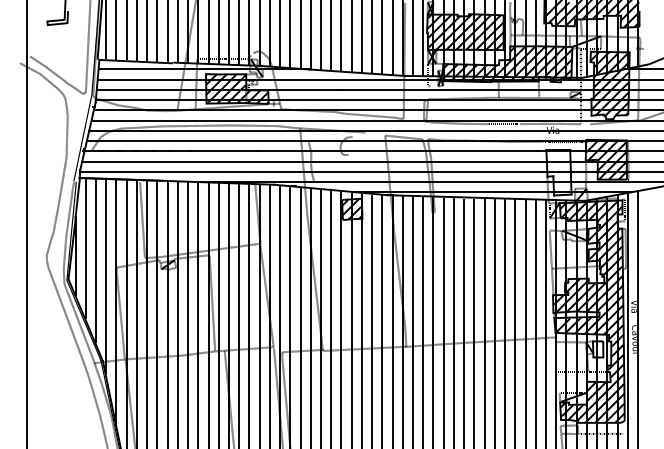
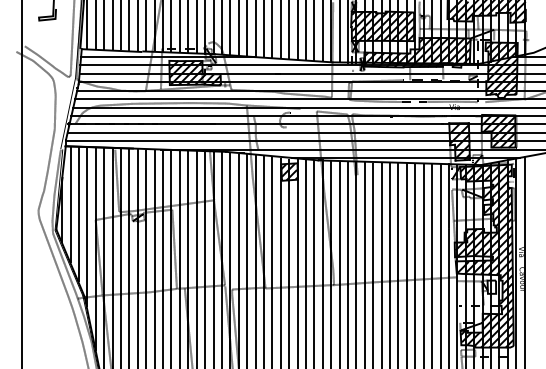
hatch: (558, 172) -> (459, 141), added

